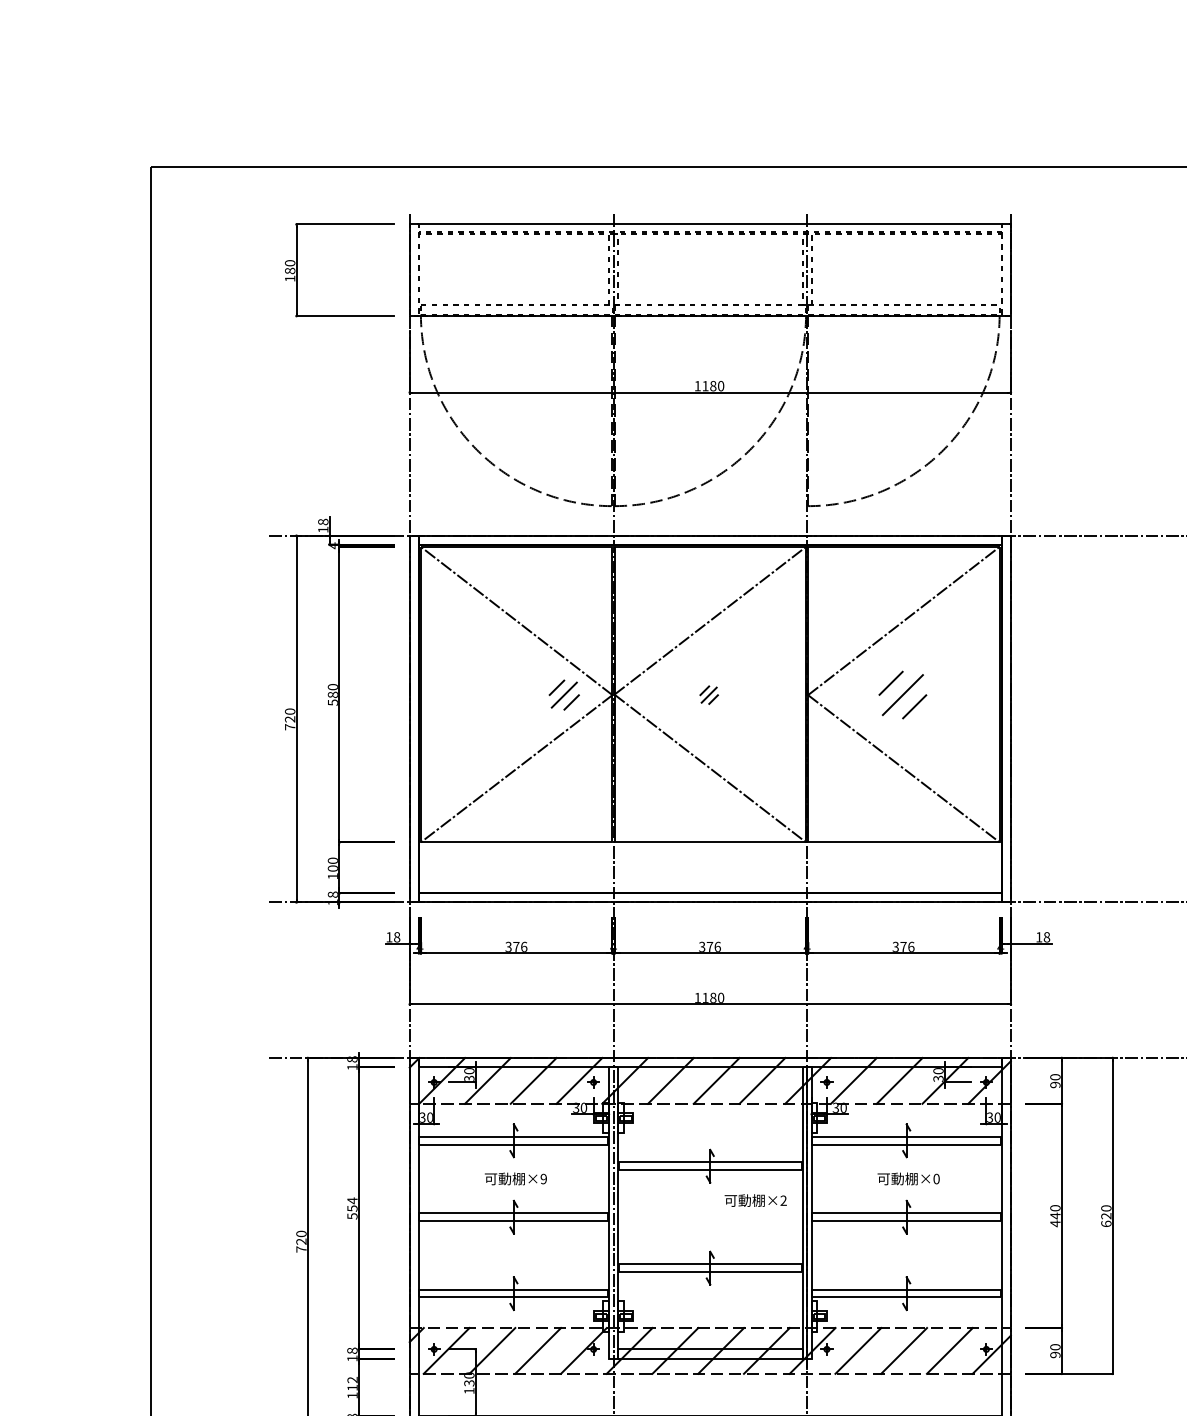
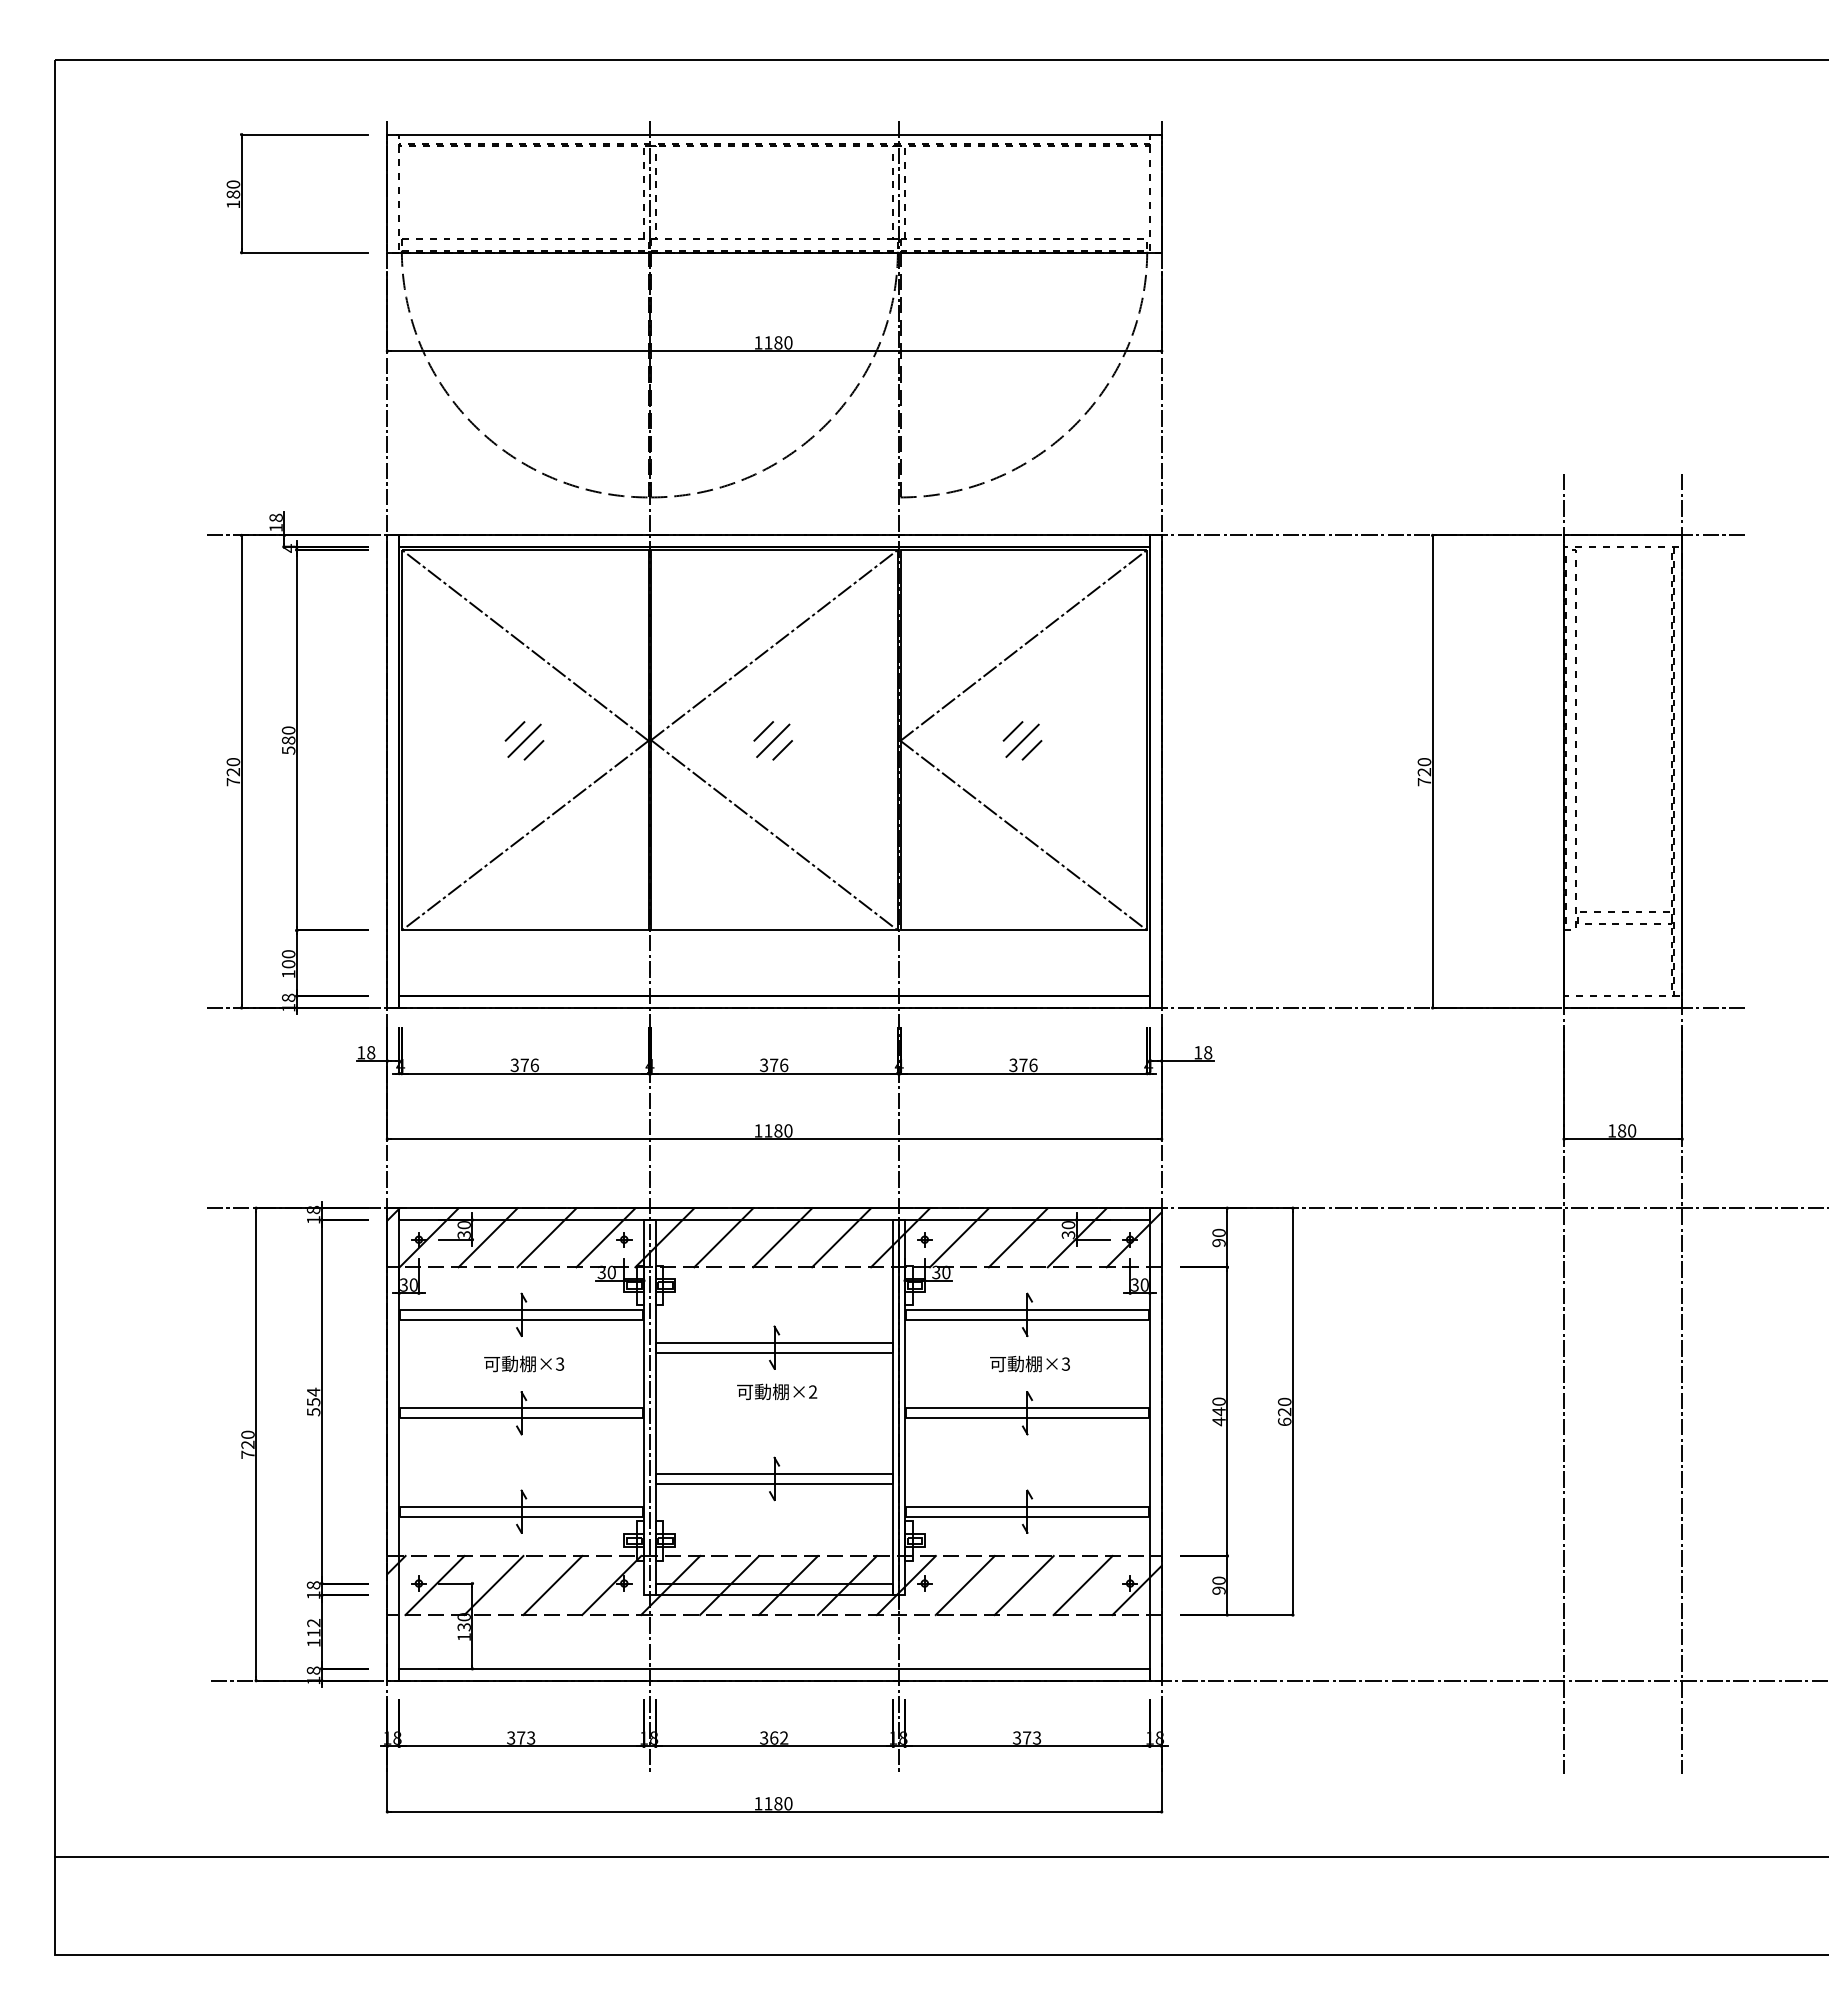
part: (564, 694) -> (524, 740), moved
part: (708, 694) -> (772, 740), size x1.67
part: (902, 694) -> (1022, 740), size x0.62
text: (544, 1178) -> (560, 1363), ×9 -> ×3
text: (936, 1178) -> (1065, 1363), ×0 -> ×3
text: (756, 1200) -> (777, 1391), moved

